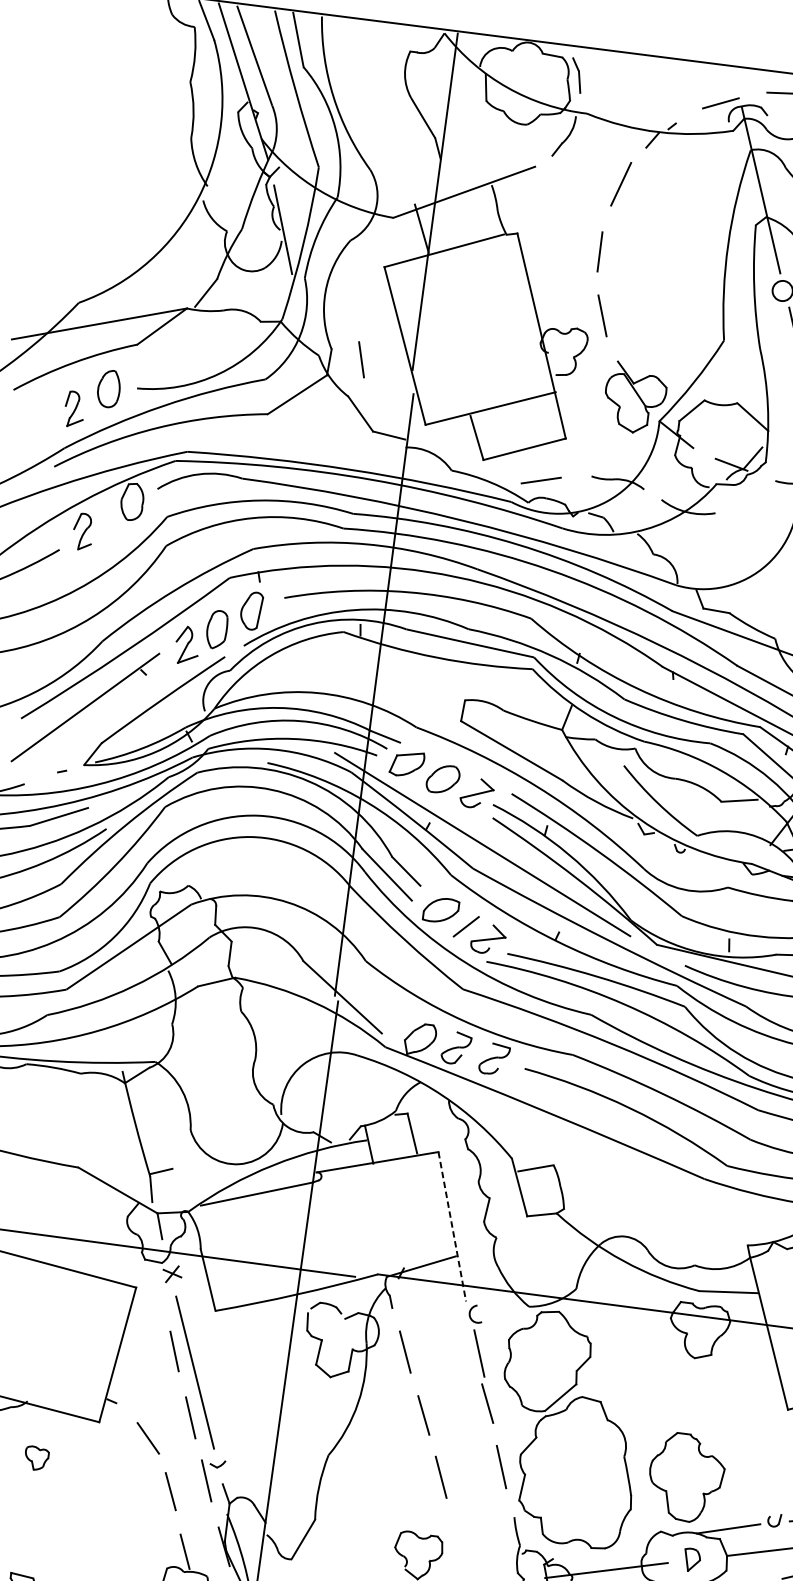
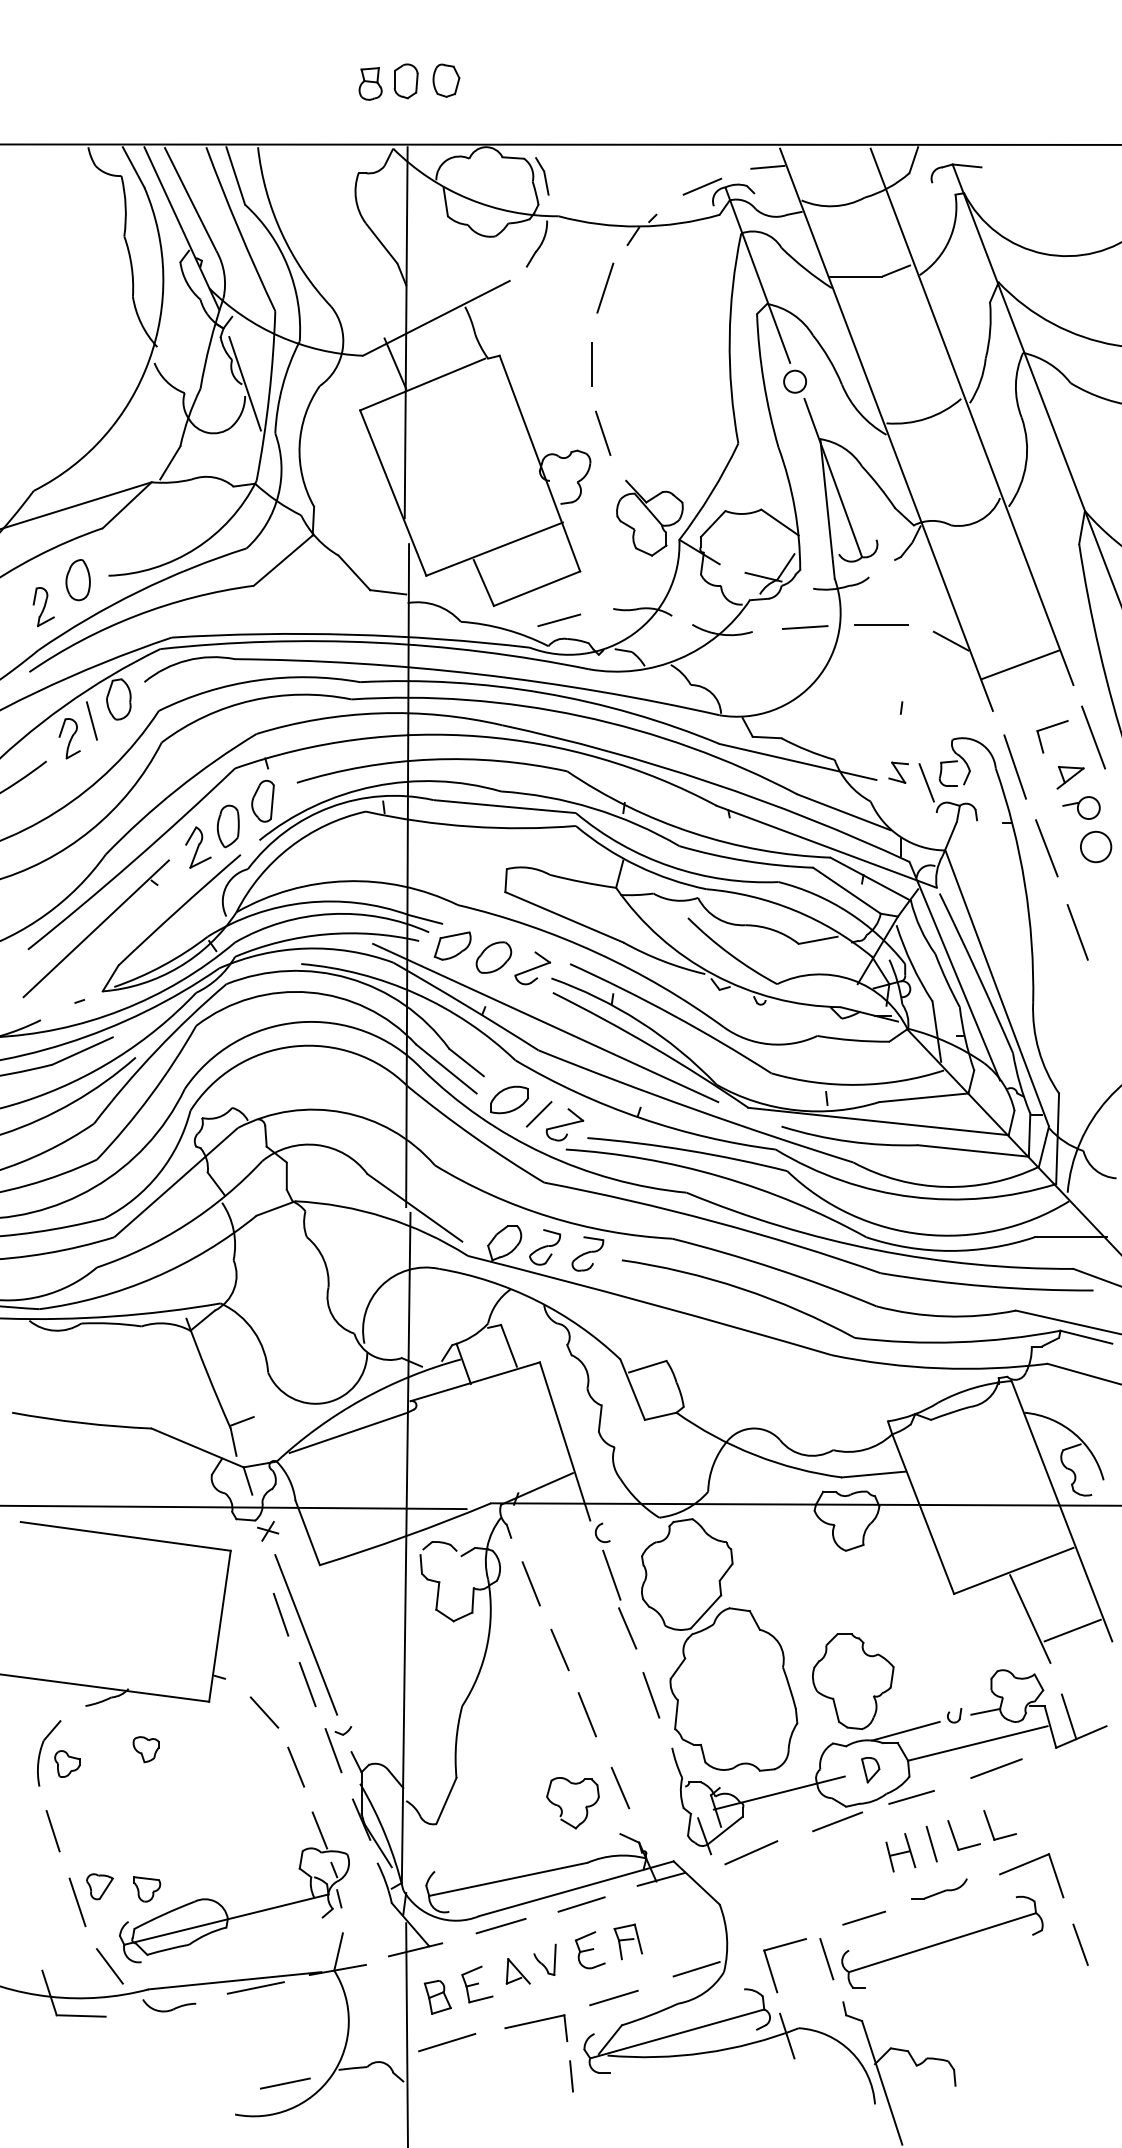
line: (361, 359) -> (91, 720), moved
line: (763, 515) -> (804, 627), added
line: (452, 1226) -> (565, 1441), dashed -> solid
line: (462, 1547) -> (620, 1787), added

